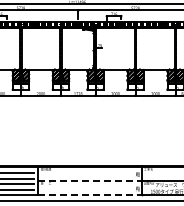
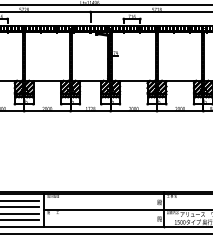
line: (90, 181) -> (104, 210), dashed -> solid
line: (90, 195) -> (104, 226), dashed -> solid

